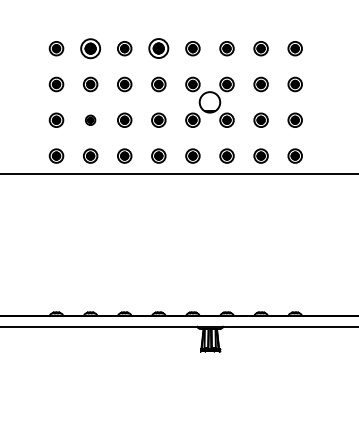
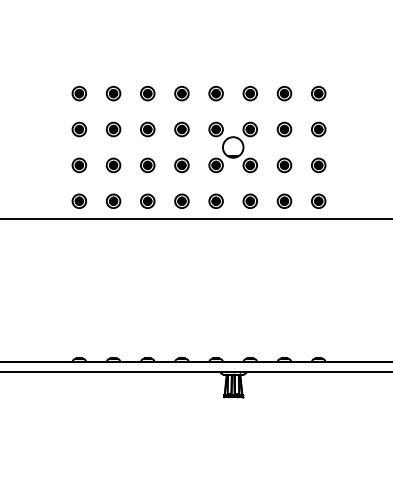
part: (90, 48) -> (113, 93), size x0.71
part: (158, 48) -> (181, 93), size x0.71
part: (90, 120) -> (113, 165), size x1.43

